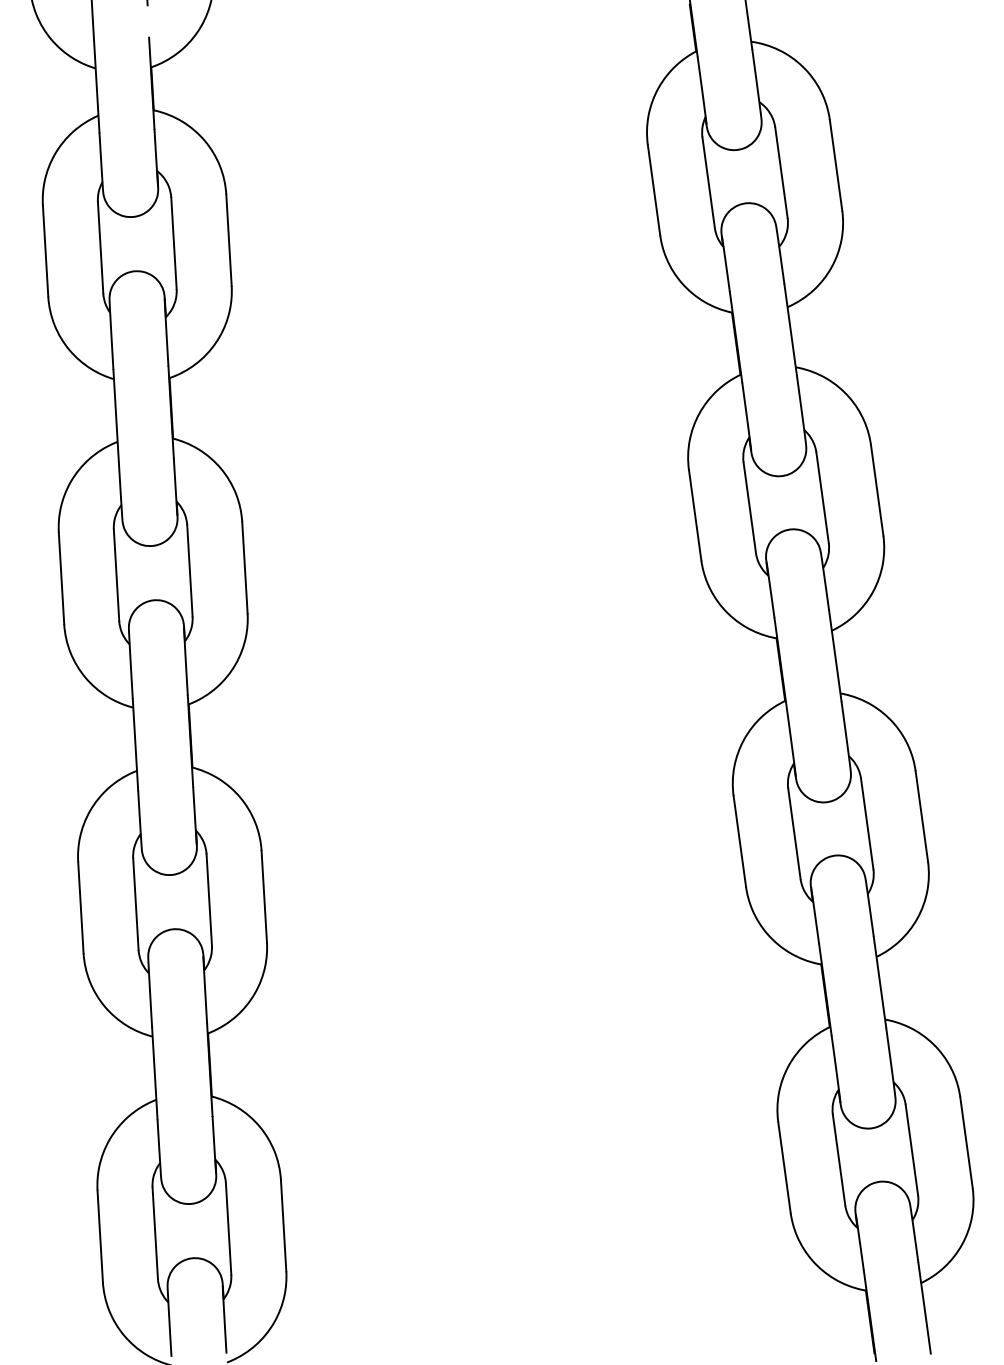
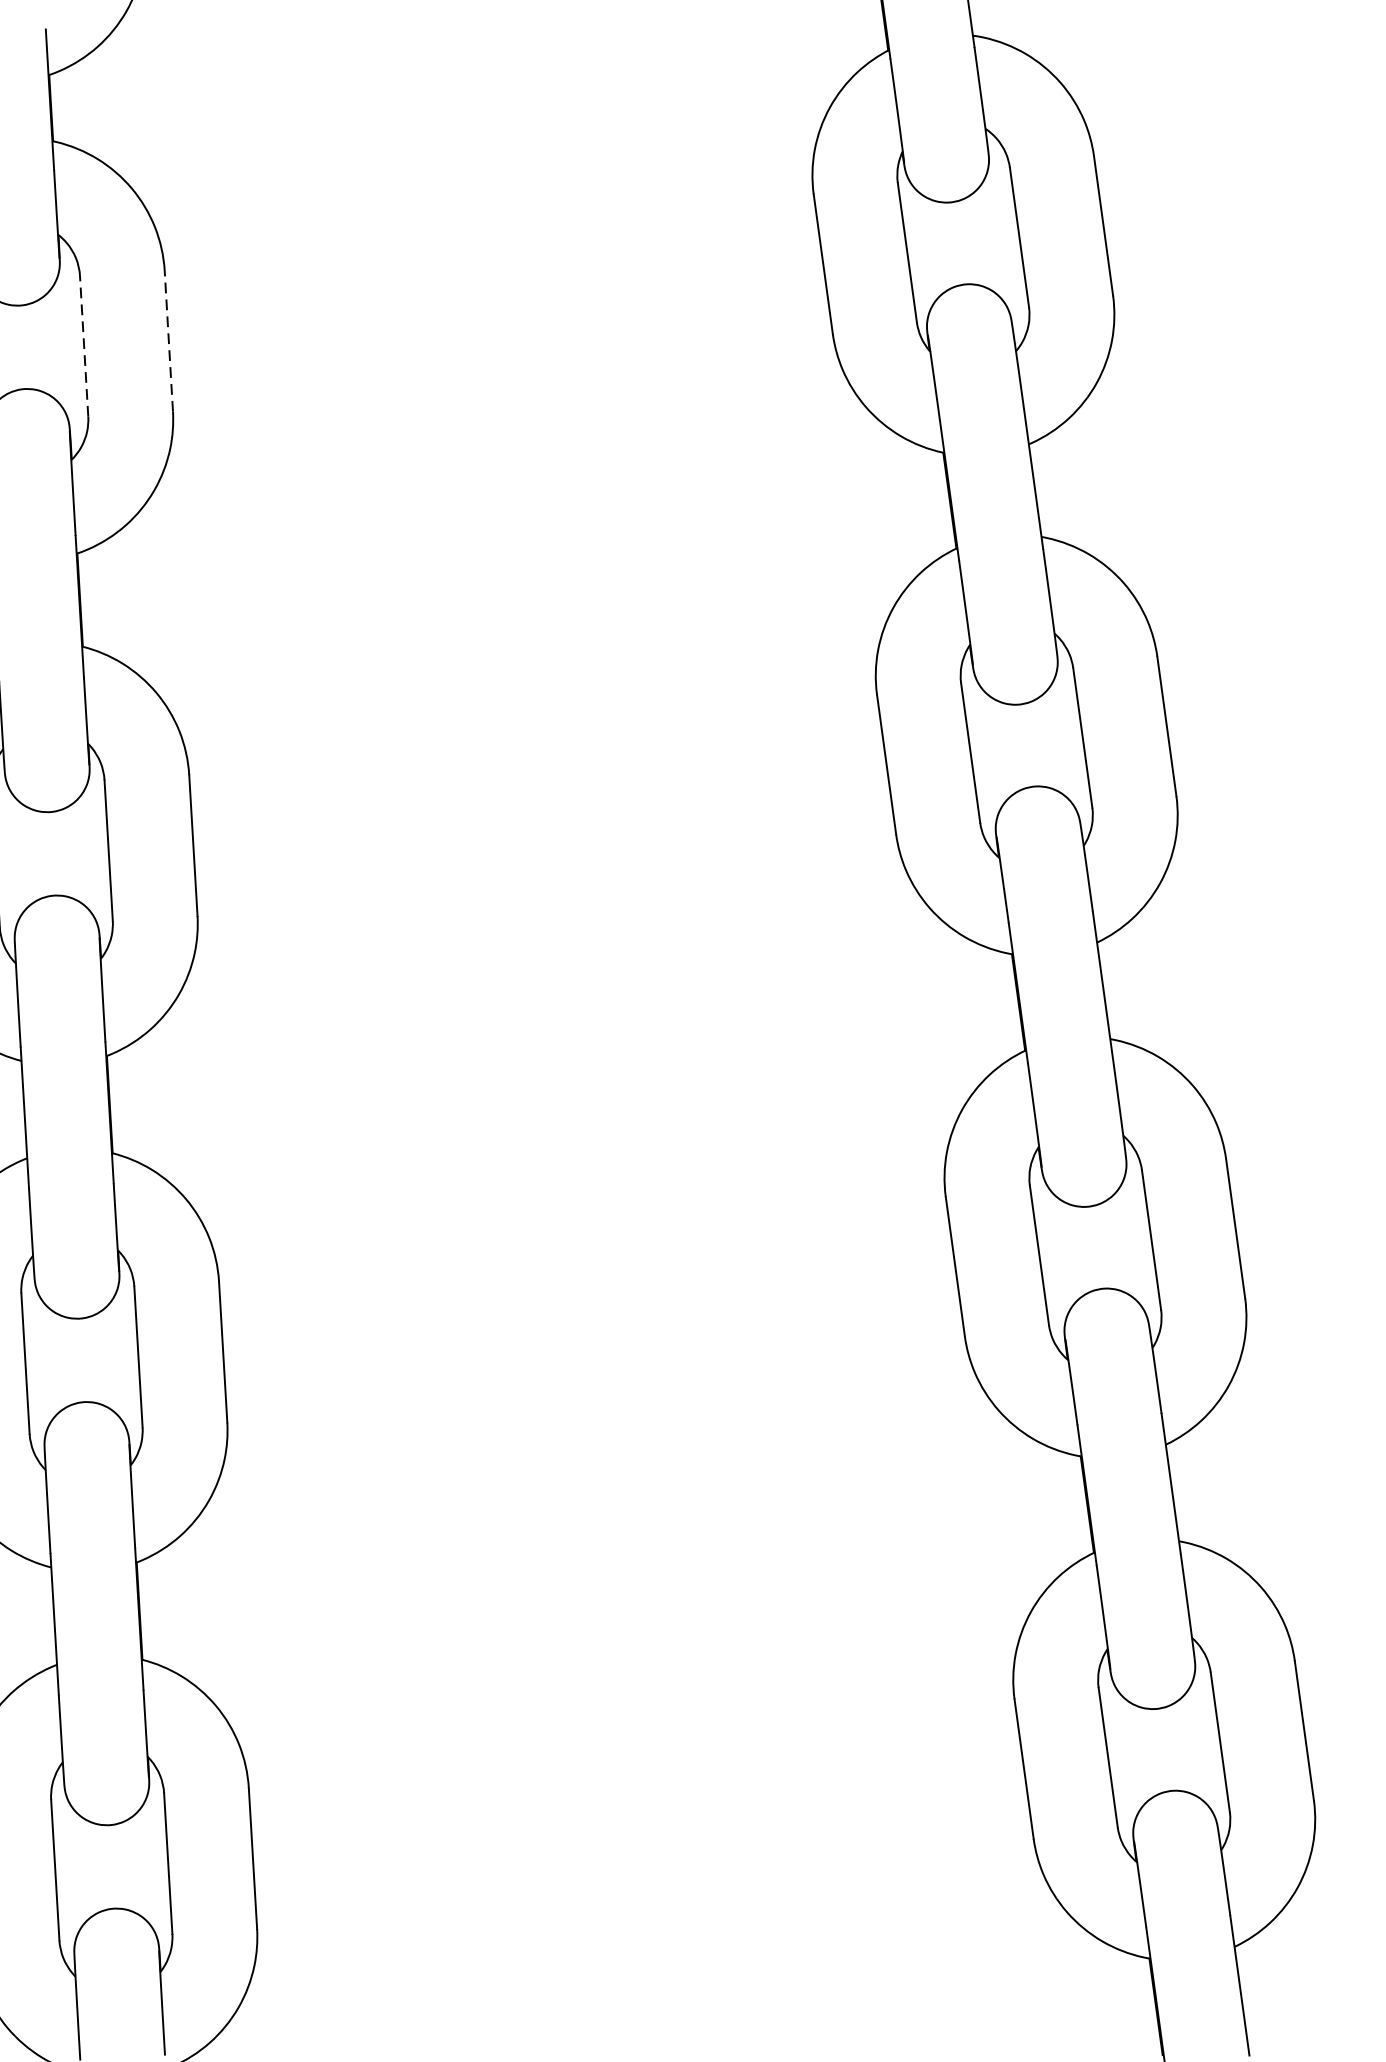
line: (229, 240) -> (169, 341), solid -> dashed
line: (173, 243) -> (83, 346), solid -> dashed

